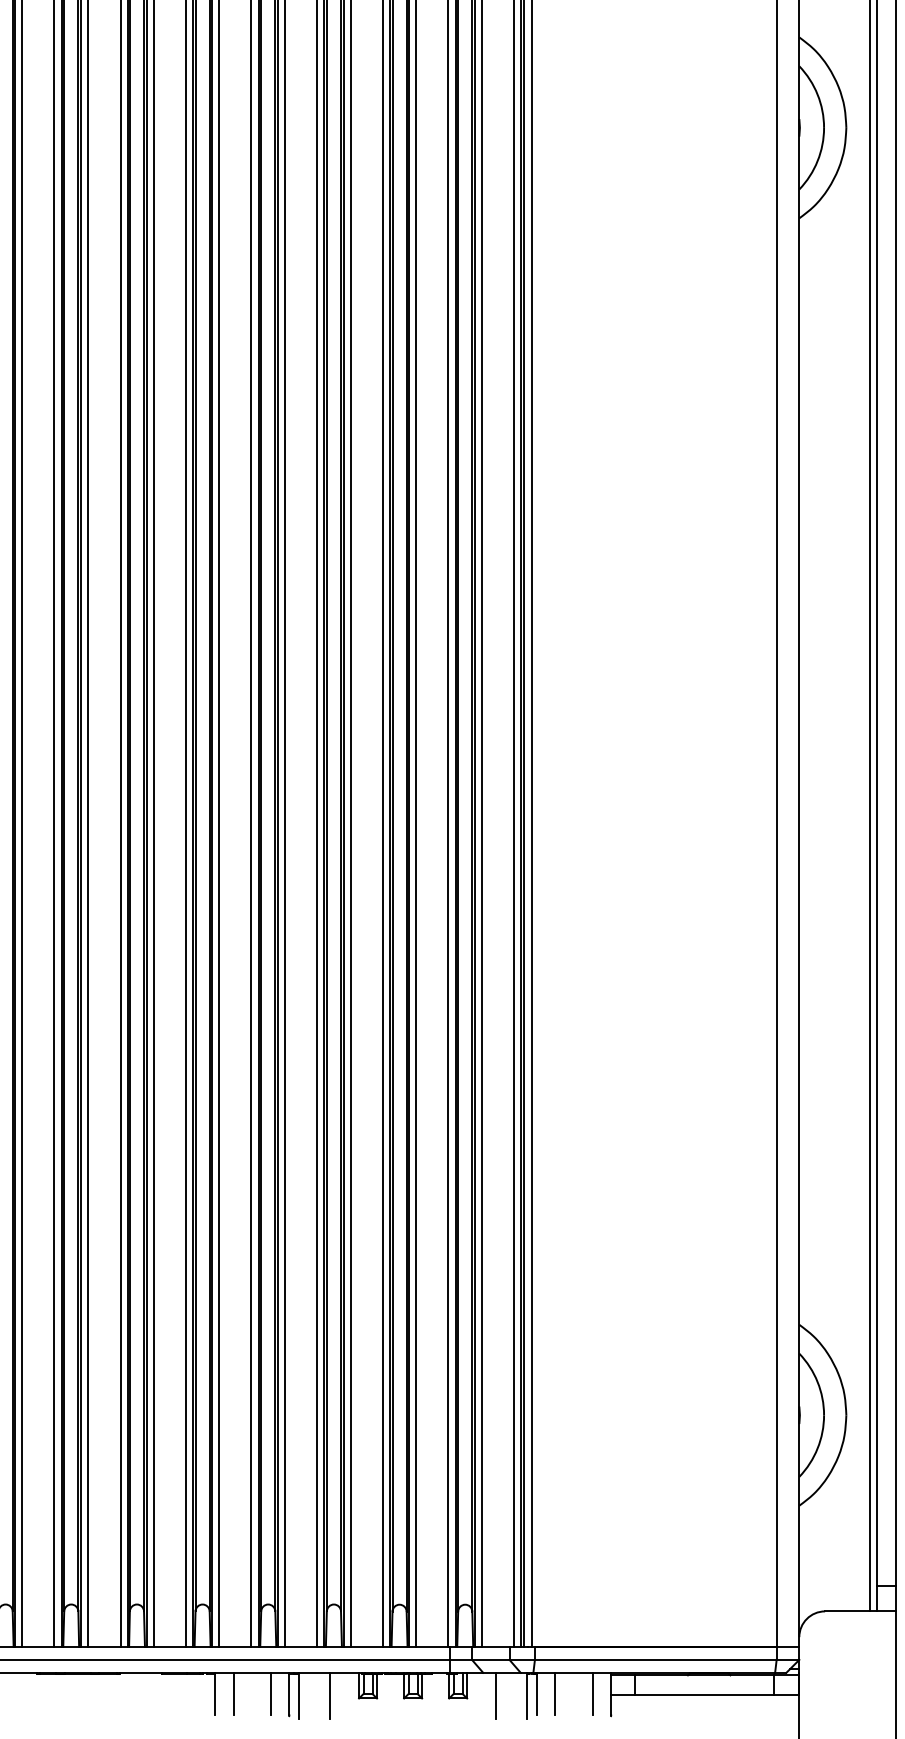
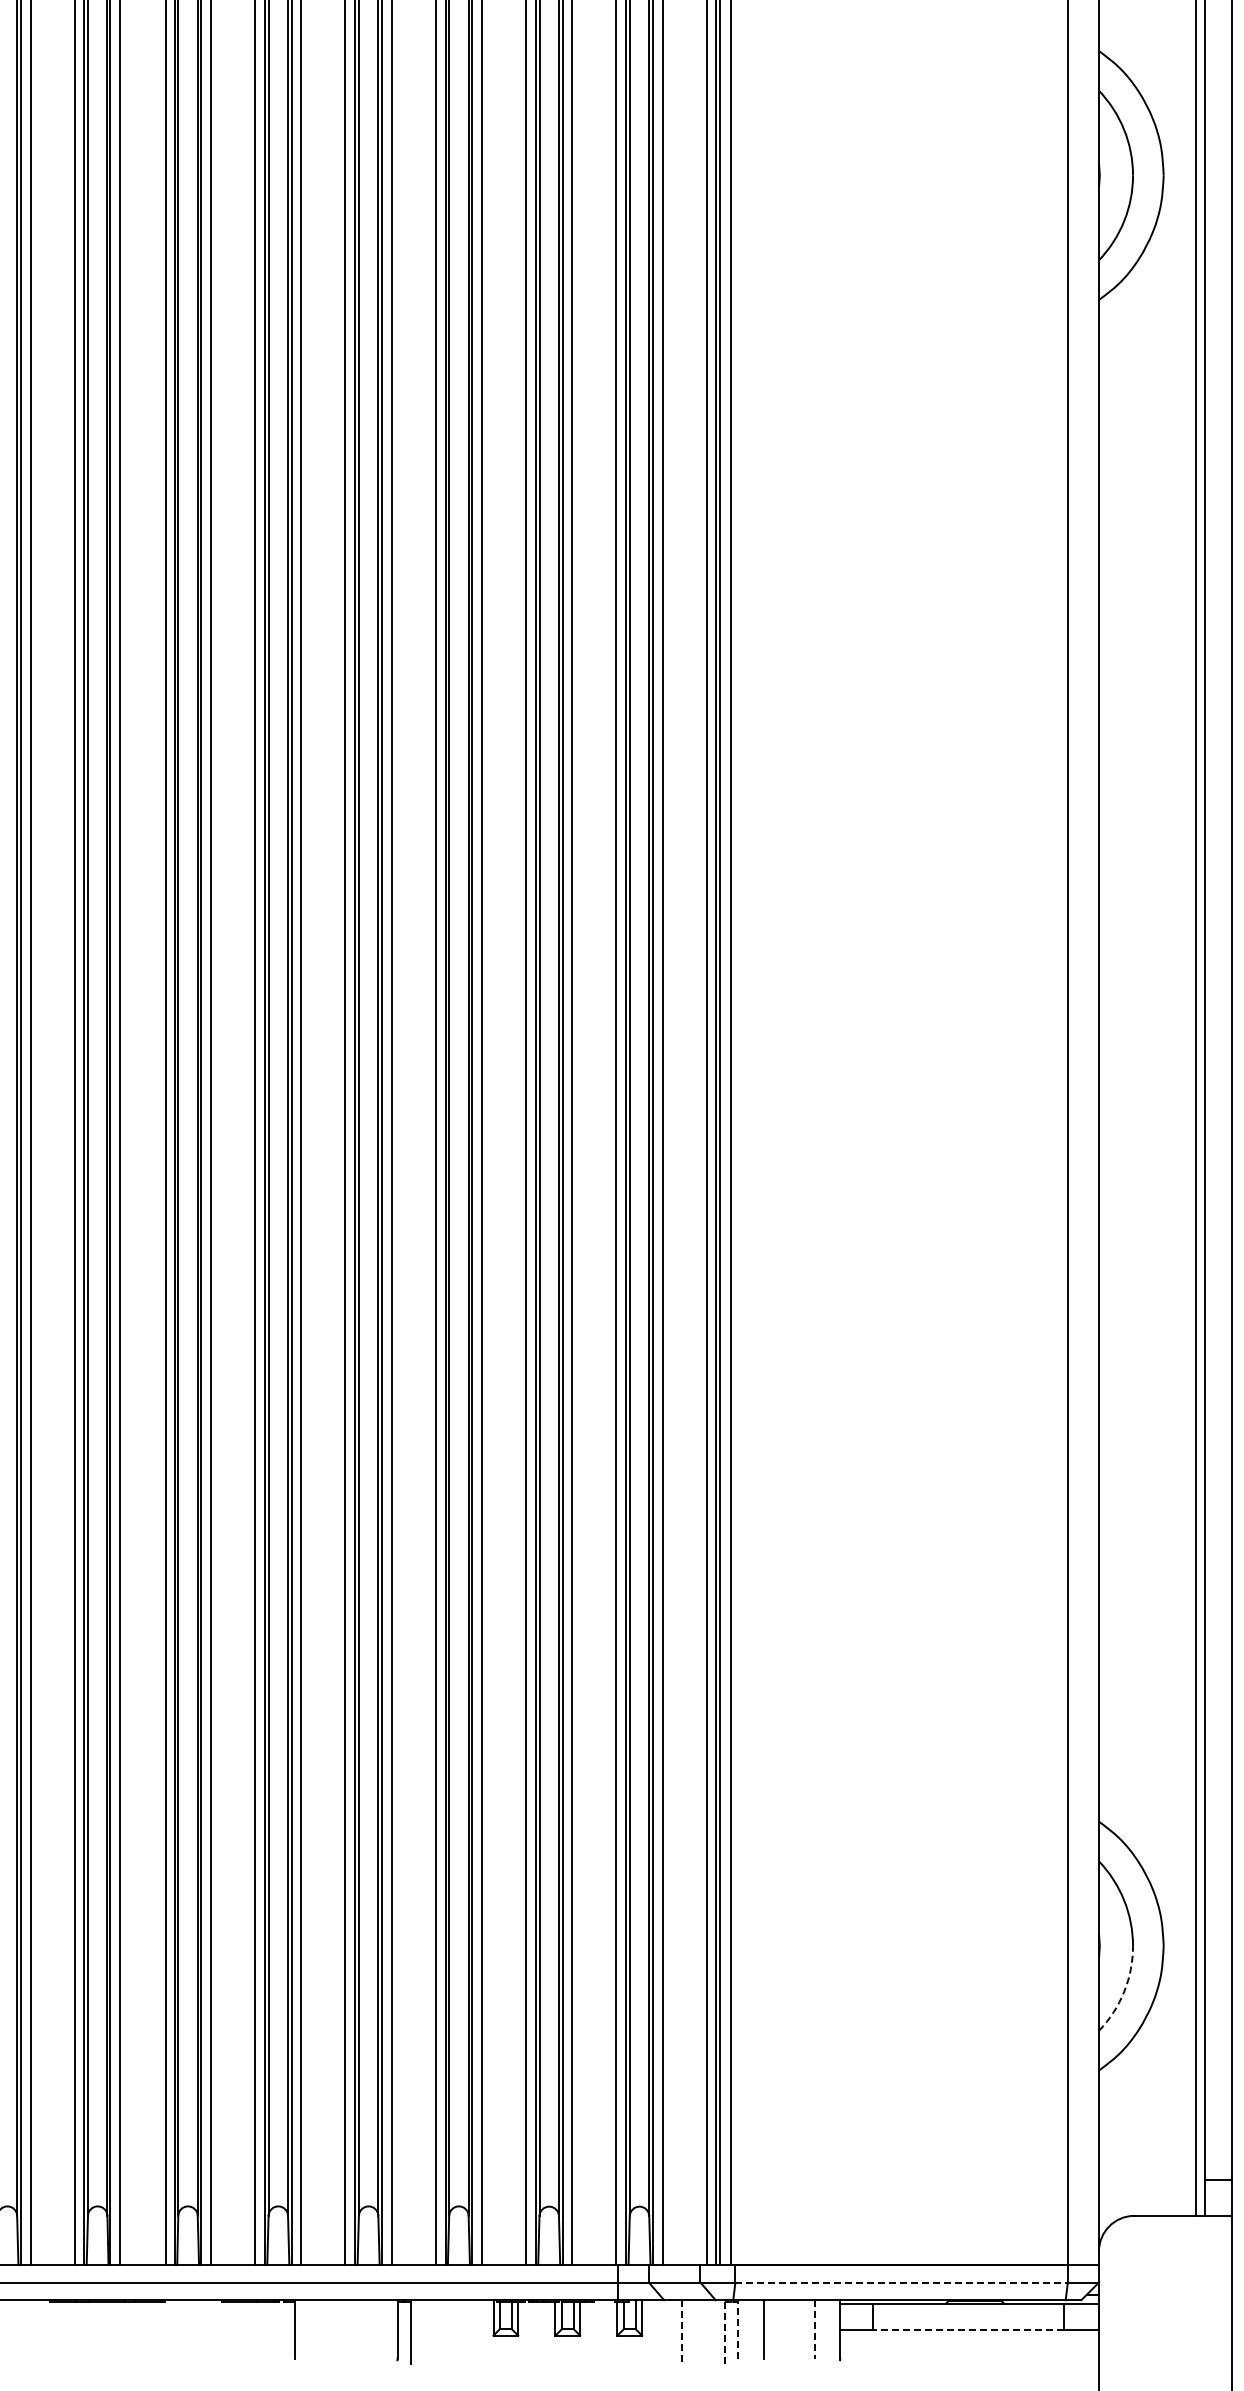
arc: (817, 1448) -> (1124, 1991), solid -> dashed
line: (656, 1659) -> (902, 2282), solid -> dashed
line: (537, 1693) -> (738, 2328), solid -> dashed
line: (233, 1694) -> (320, 2329), removed
line: (271, 1694) -> (372, 2329), removed
line: (592, 1694) -> (814, 2329), solid -> dashed
line: (703, 1694) -> (967, 2330), solid -> dashed
line: (329, 1695) -> (453, 2331), removed
line: (496, 1696) -> (682, 2332), solid -> dashed
line: (527, 1696) -> (724, 2332), solid -> dashed

